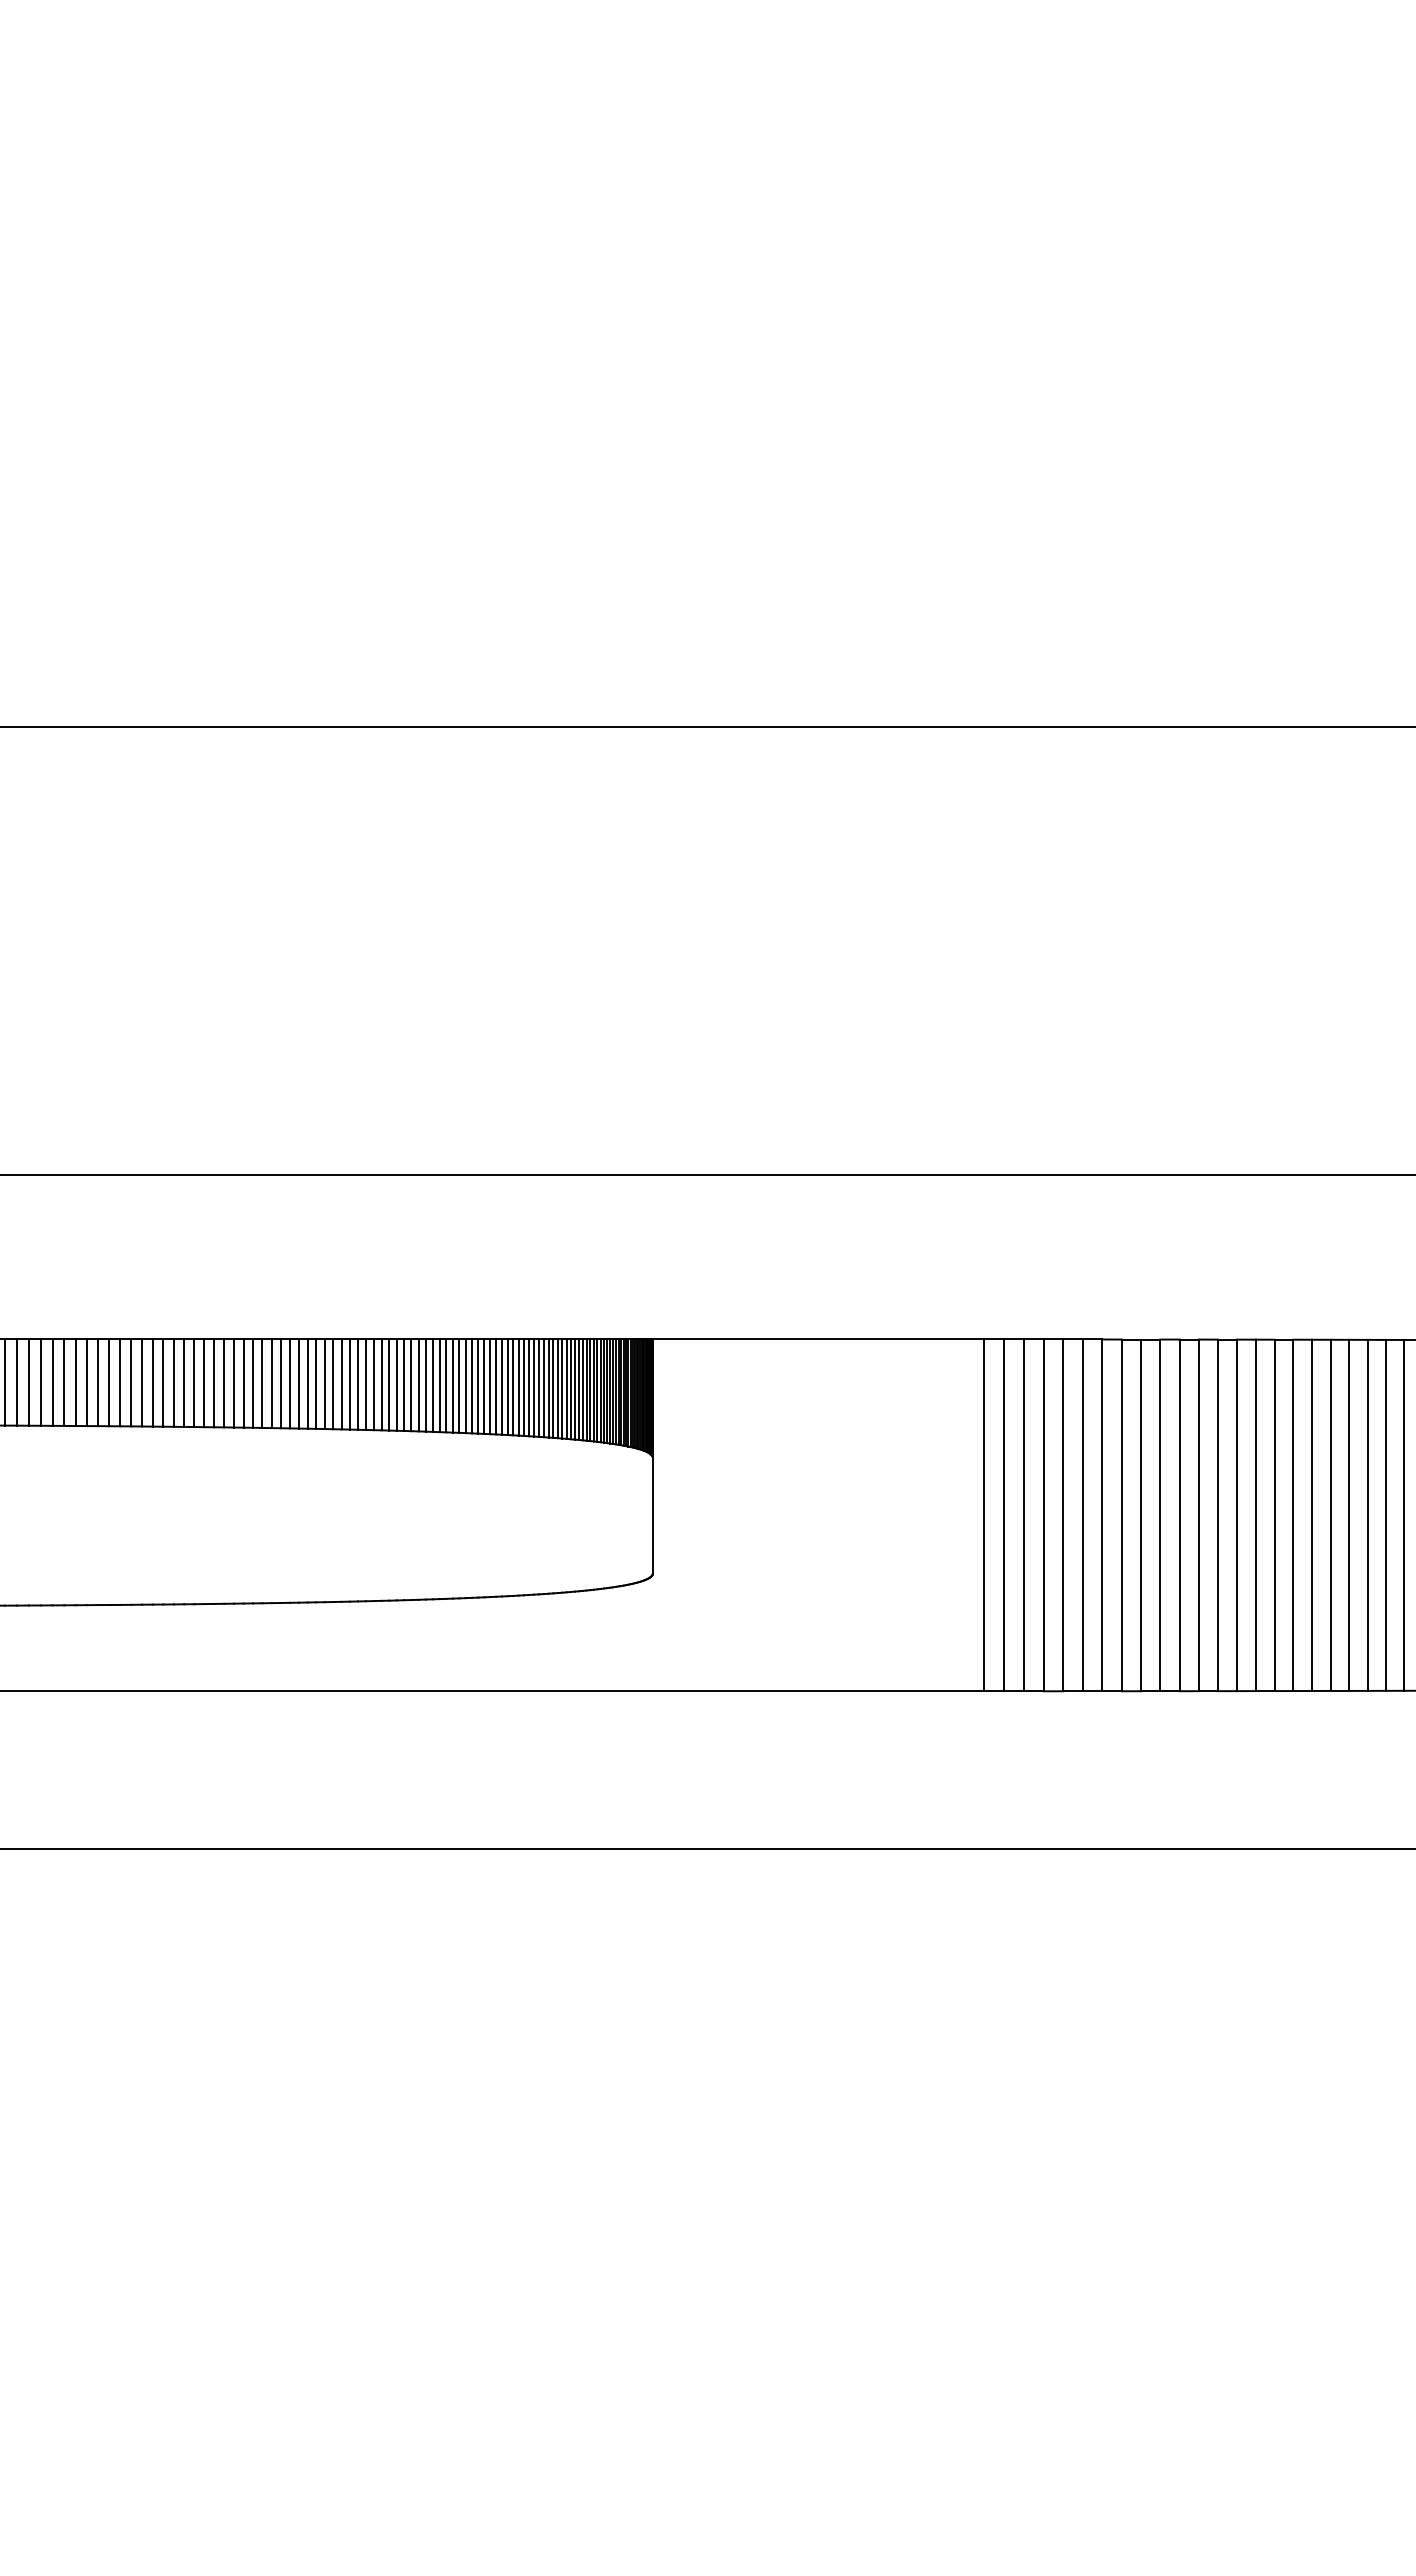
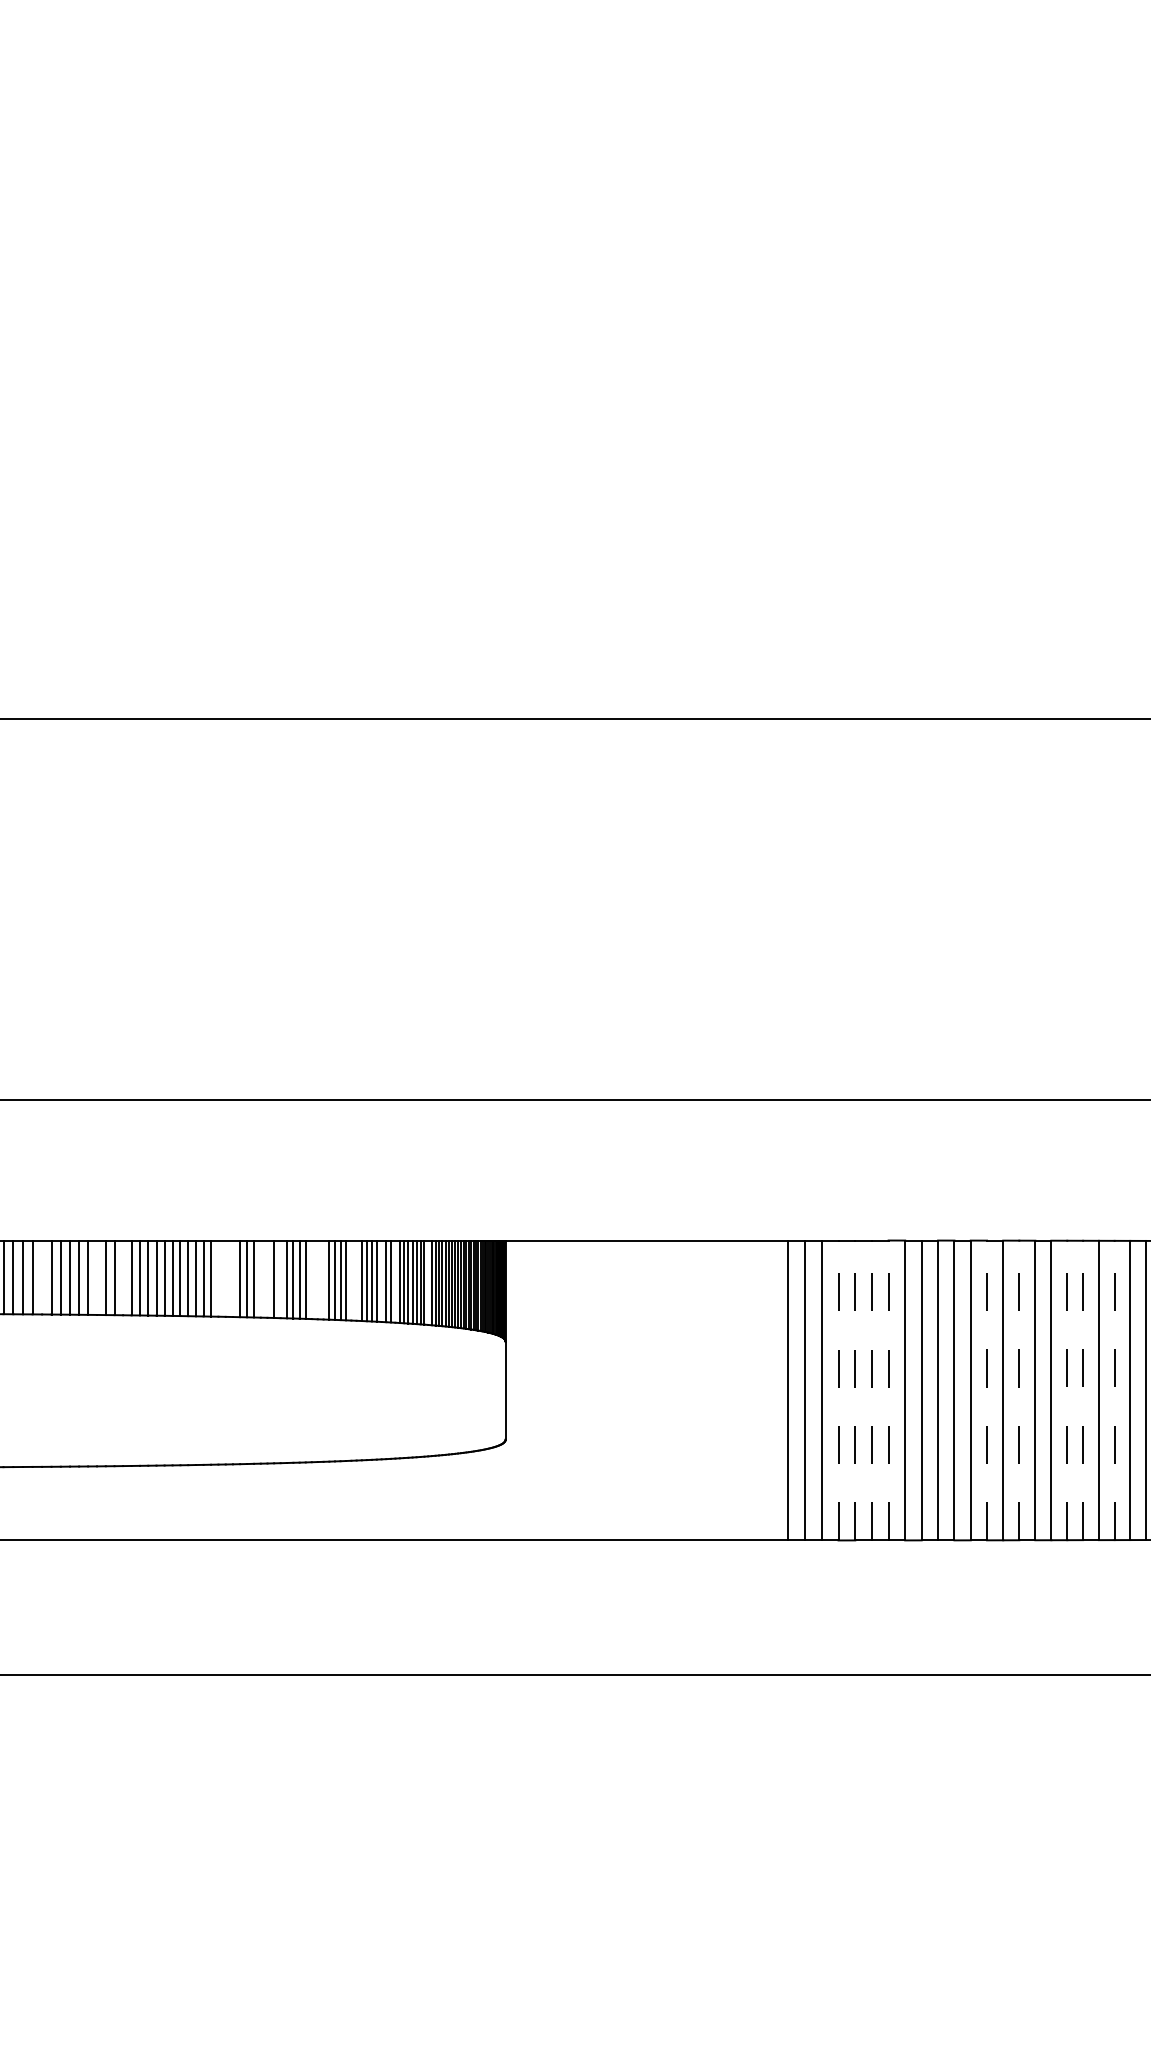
line: (109, 1382) -> (42, 1277), removed
line: (173, 1382) -> (96, 1277), removed
line: (204, 1383) -> (123, 1278), removed
line: (316, 1383) -> (218, 1278), removed
line: (324, 1384) -> (225, 1278), removed
line: (333, 1384) -> (233, 1278), removed
line: (365, 1384) -> (260, 1278), removed
line: (373, 1384) -> (267, 1278), removed
line: (389, 1384) -> (280, 1278), removed
line: (425, 1385) -> (311, 1279), removed
line: (432, 1385) -> (317, 1279), removed
line: (439, 1385) -> (323, 1279), removed
line: (472, 1386) -> (351, 1280), removed
line: (478, 1386) -> (356, 1280), removed
line: (507, 1387) -> (381, 1281), removed
line: (523, 1387) -> (395, 1281), removed
line: (562, 1388) -> (428, 1282), removed
line: (1043, 1515) -> (838, 1390), solid -> dashed
line: (1063, 1515) -> (855, 1390), solid -> dashed
line: (1082, 1515) -> (871, 1390), solid -> dashed
line: (1102, 1515) -> (888, 1390), solid -> dashed
line: (1217, 1515) -> (986, 1390), solid -> dashed
line: (1255, 1515) -> (1019, 1390), solid -> dashed
line: (1311, 1515) -> (1066, 1390), solid -> dashed
line: (1330, 1515) -> (1083, 1390), solid -> dashed
line: (1367, 1515) -> (1114, 1390), solid -> dashed

